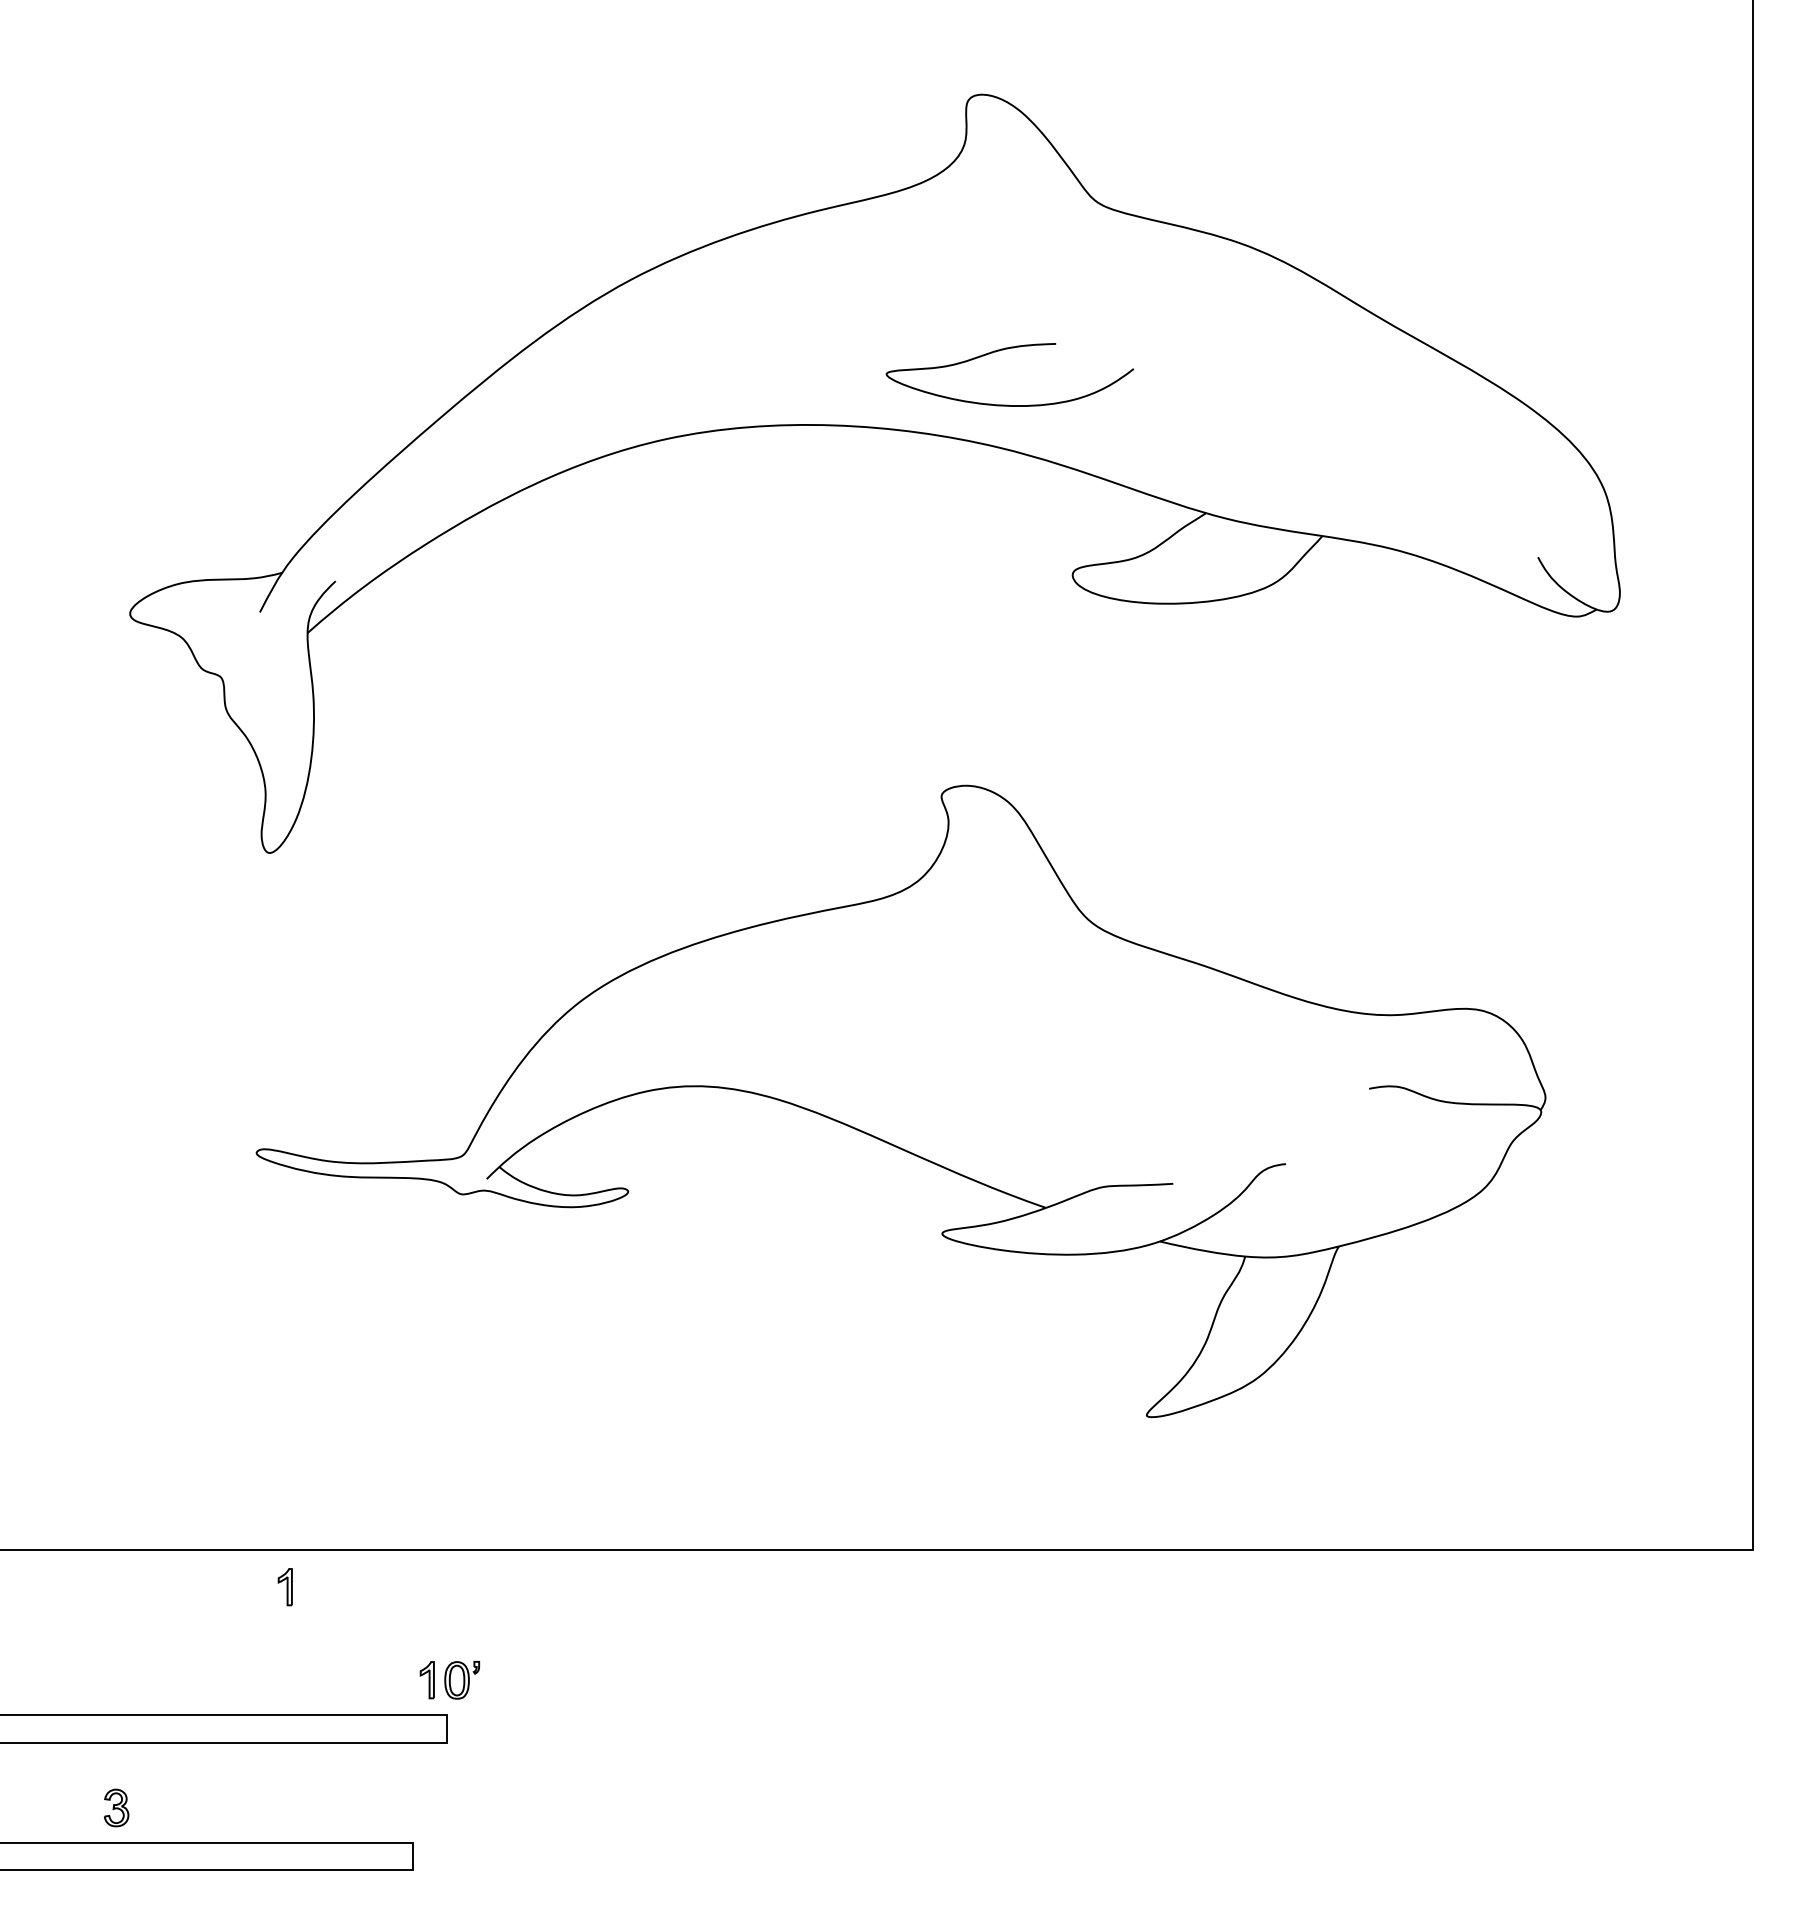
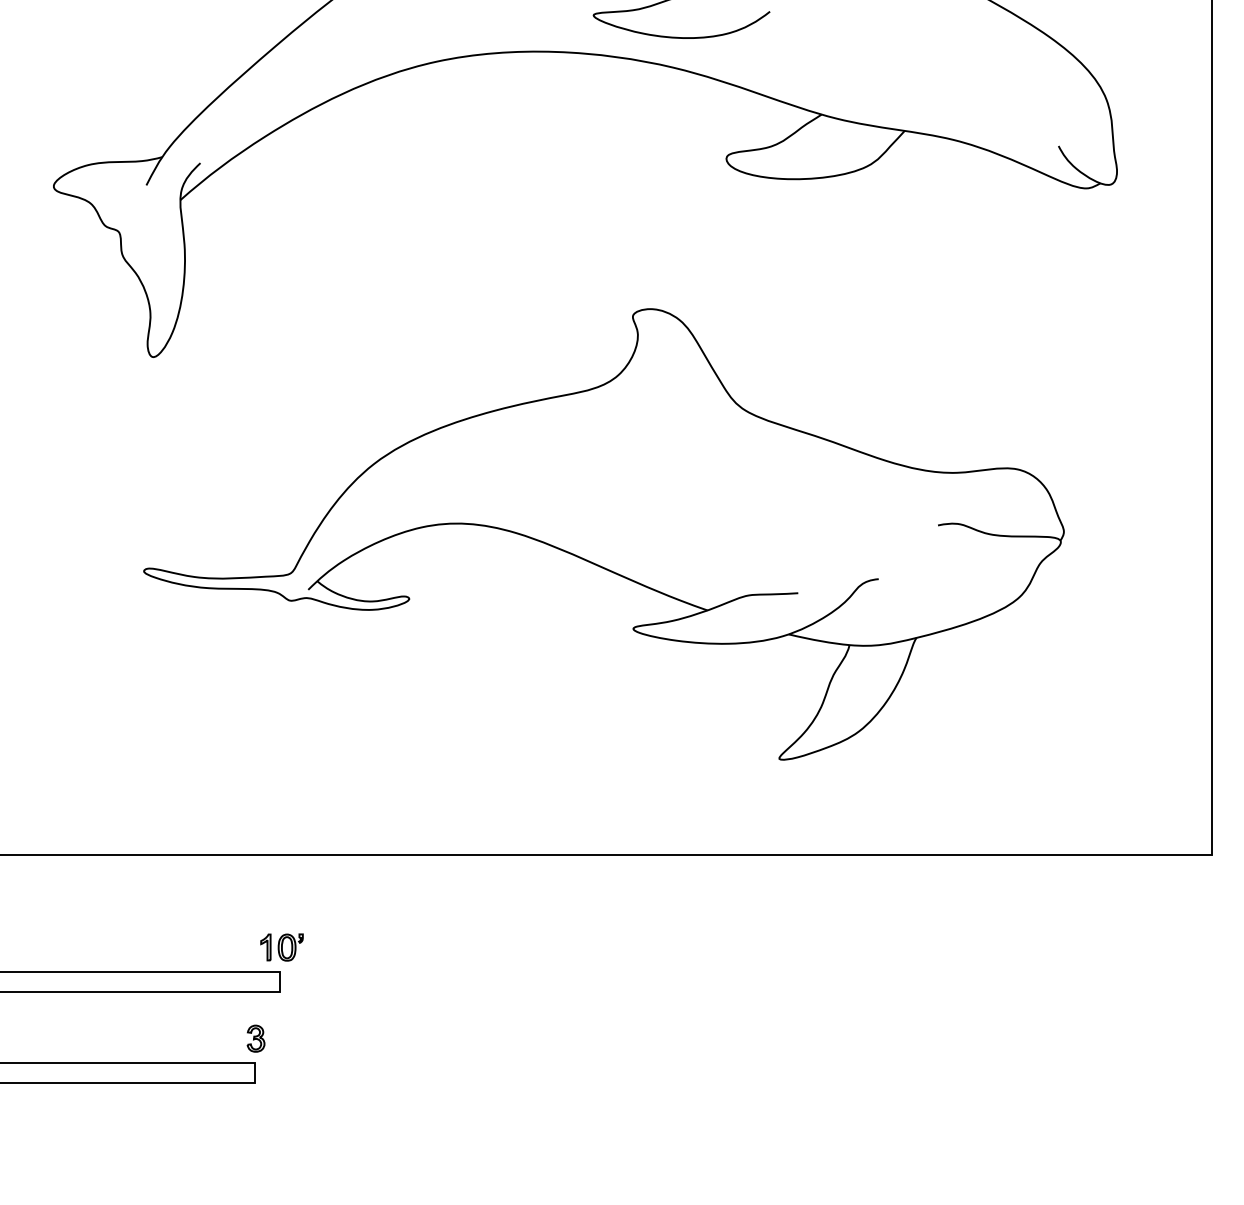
part: (284, 1587) -> (163, 881), removed
part: (116, 1807) -> (256, 1038), moved

